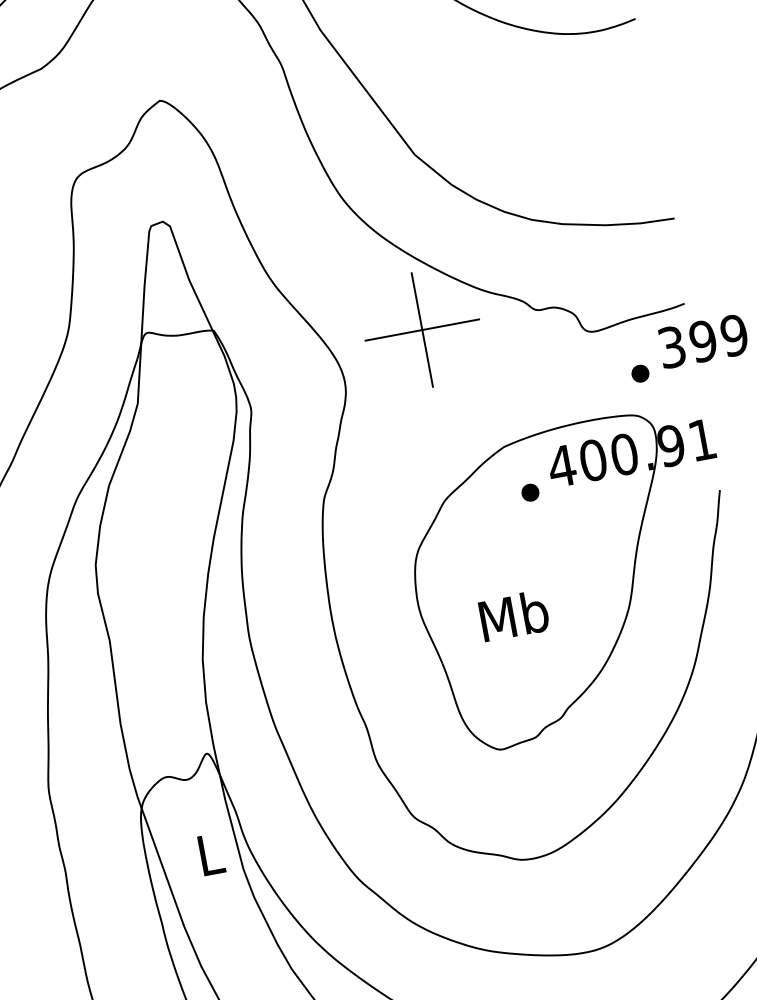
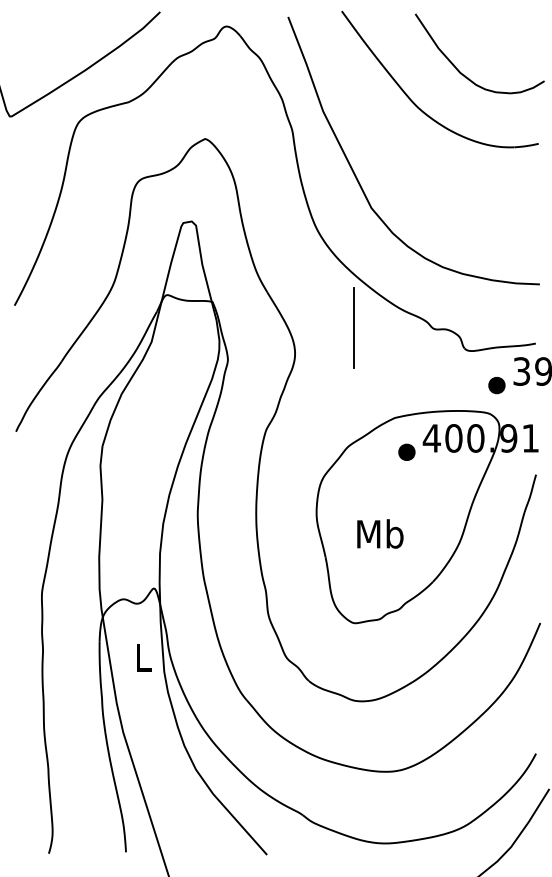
line: (422, 330) -> (354, 328), removed
part: (639, 373) -> (496, 385), size x1.4
part: (531, 492) -> (407, 452), size x1.4

